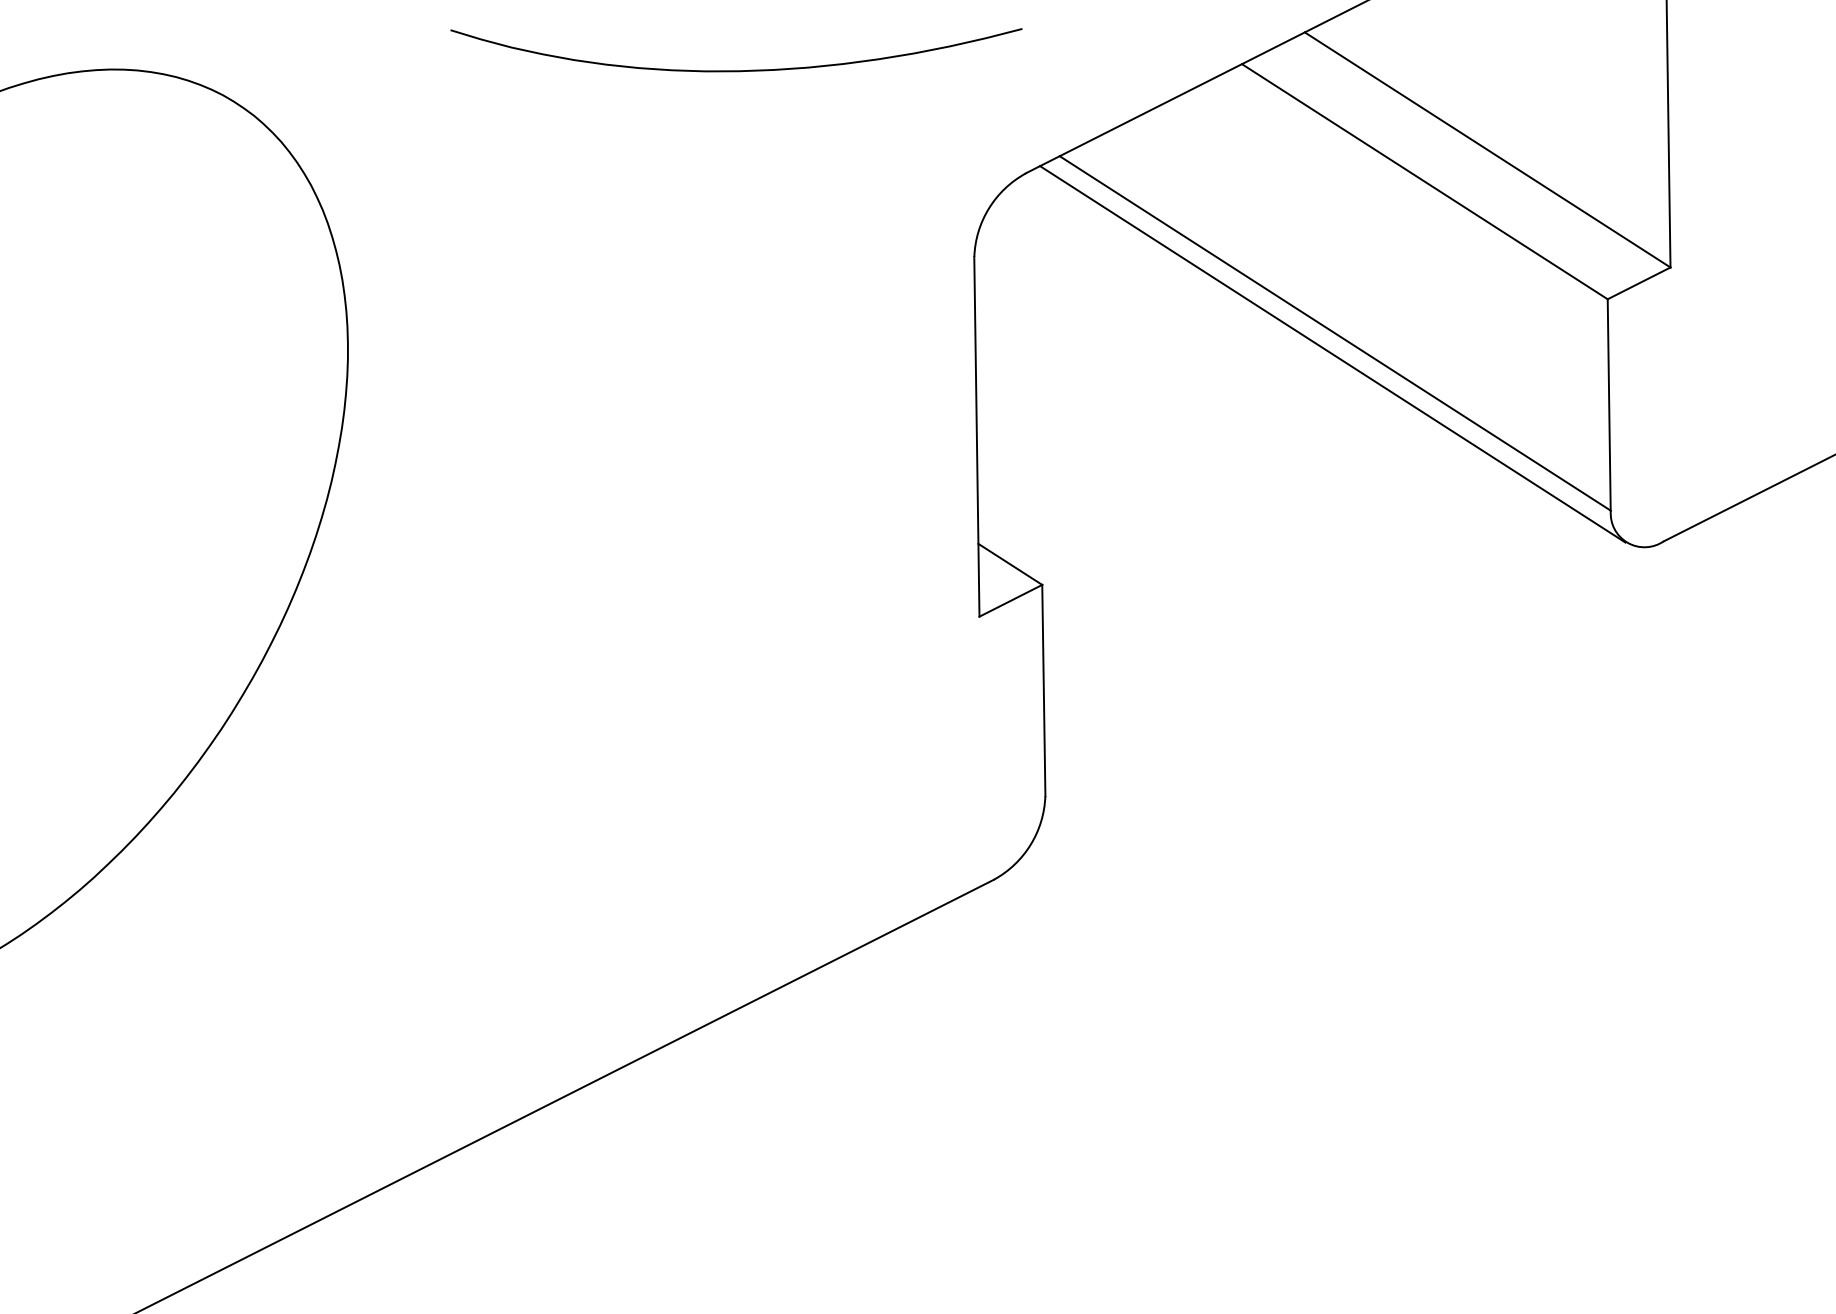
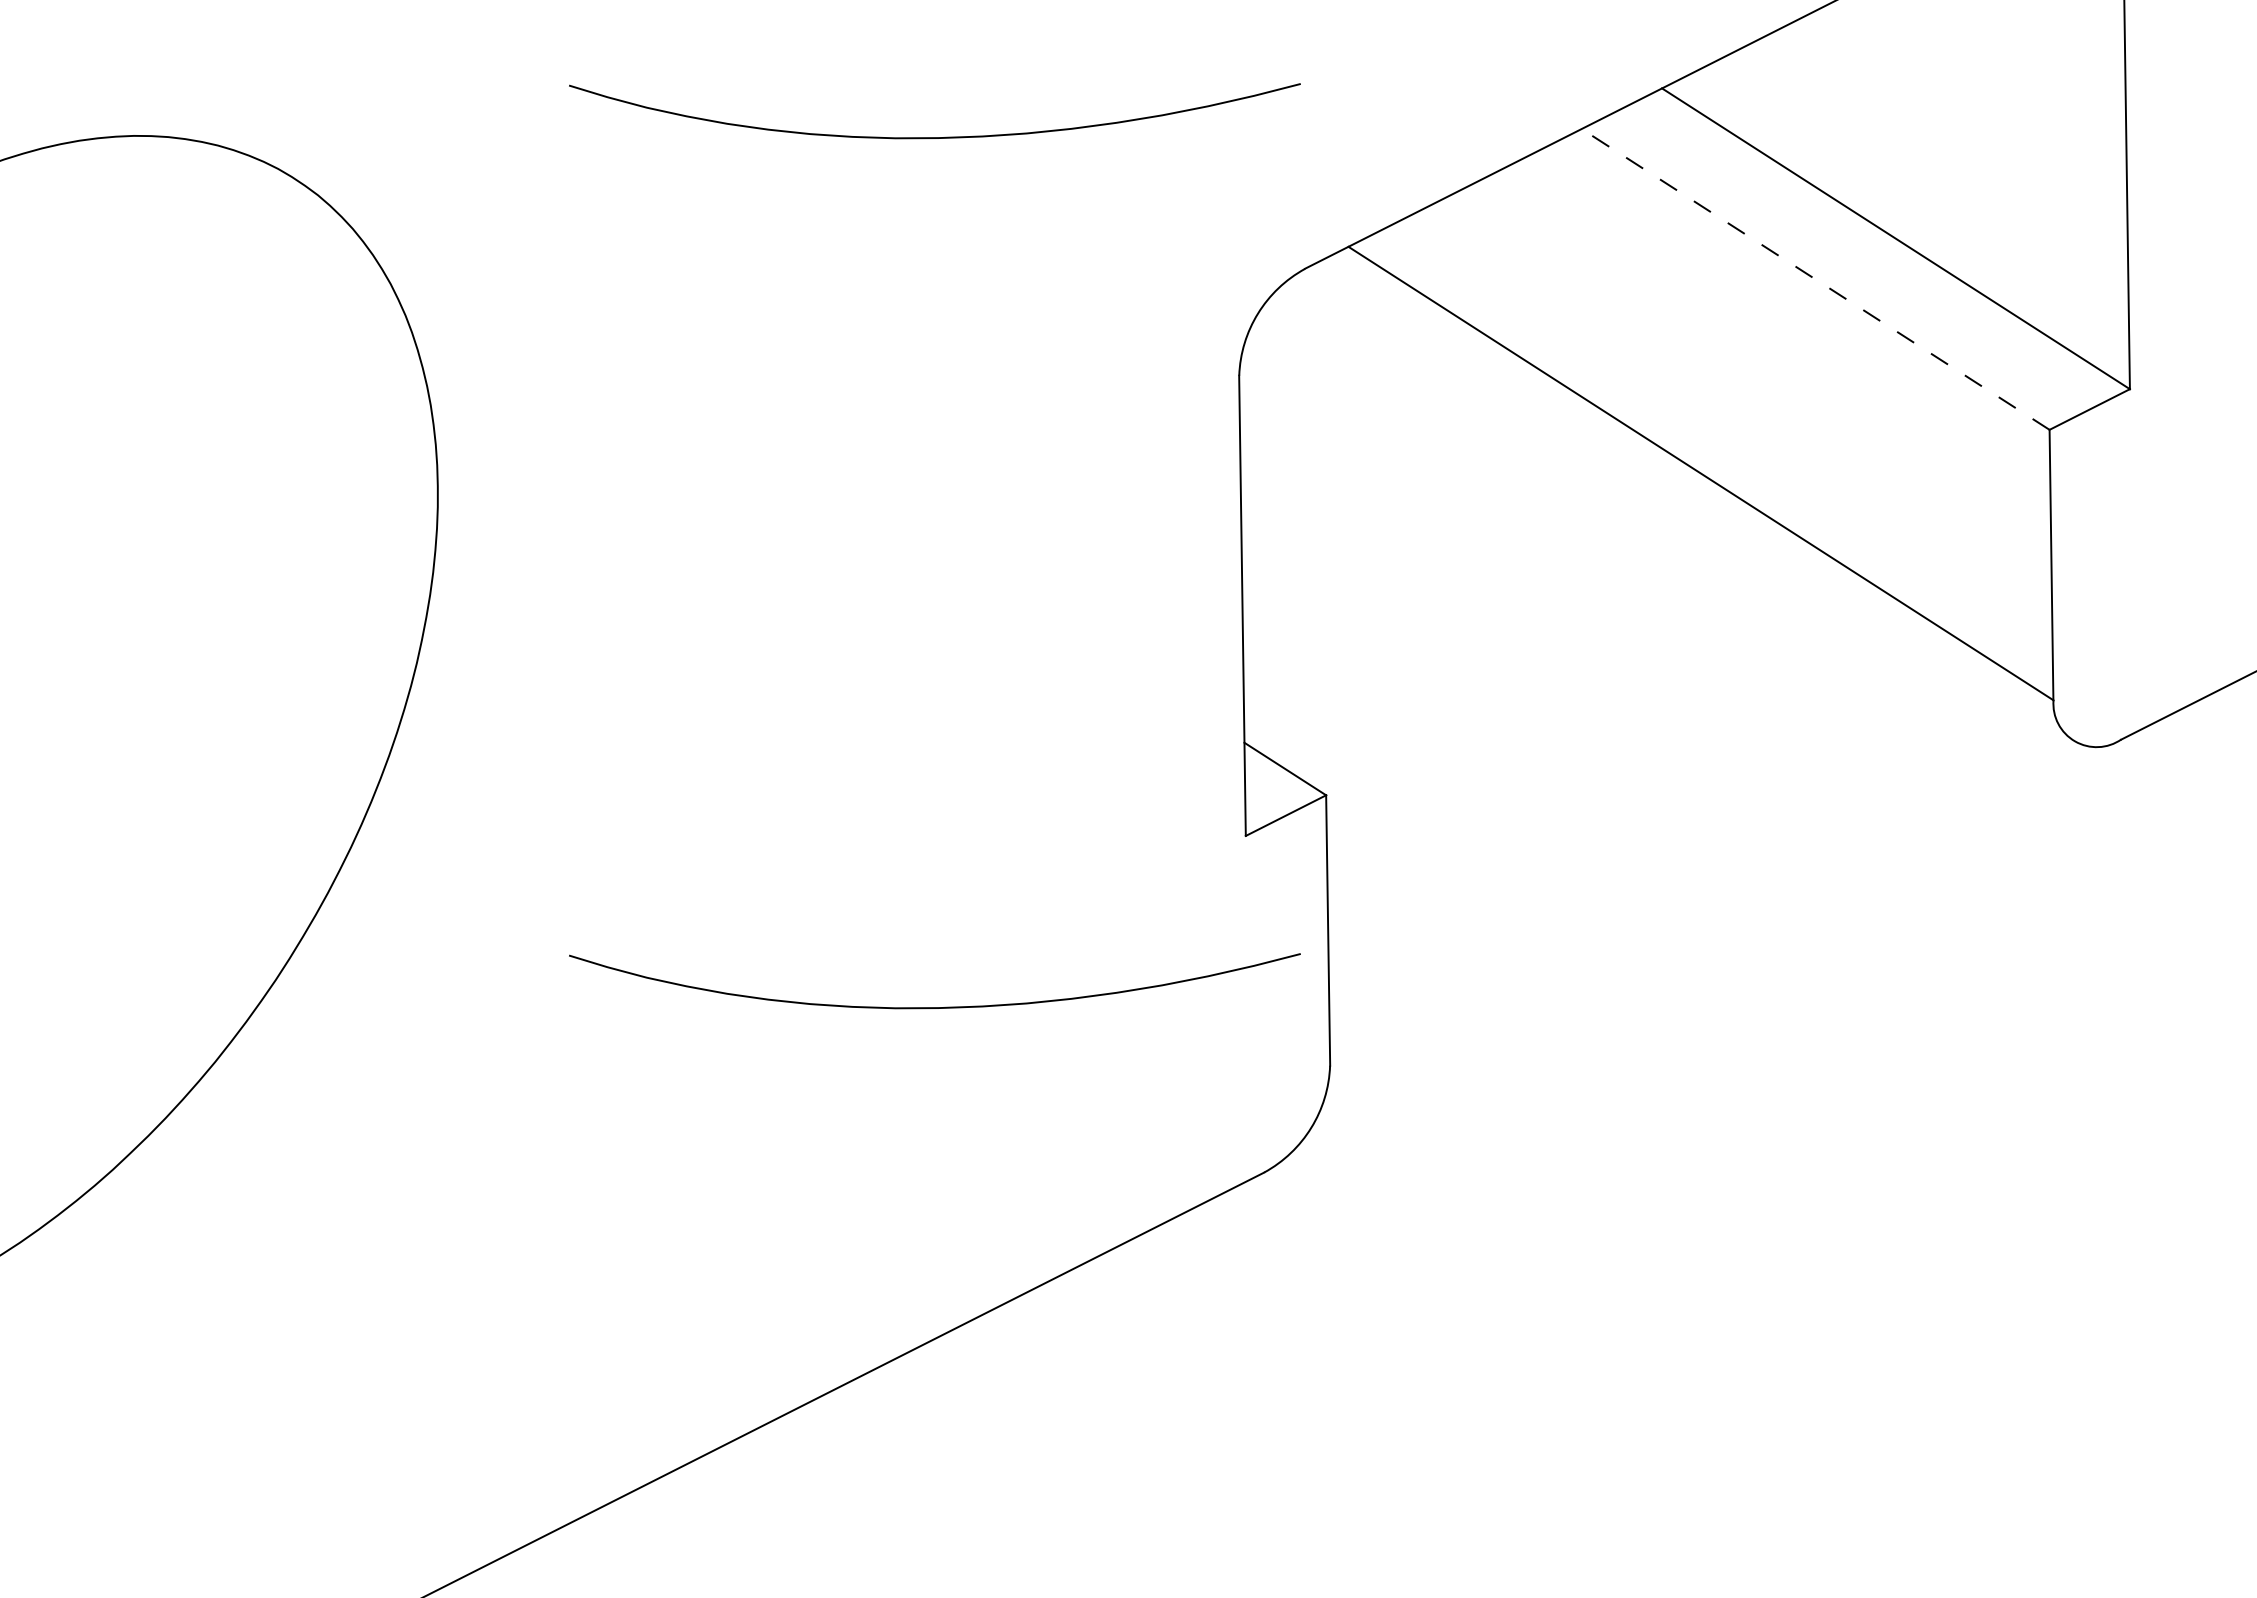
line: (1424, 181) -> (1815, 279), solid -> dashed
line: (1332, 354) -> (1697, 500), removed
curve: (736, 750) -> (934, 1007), added

